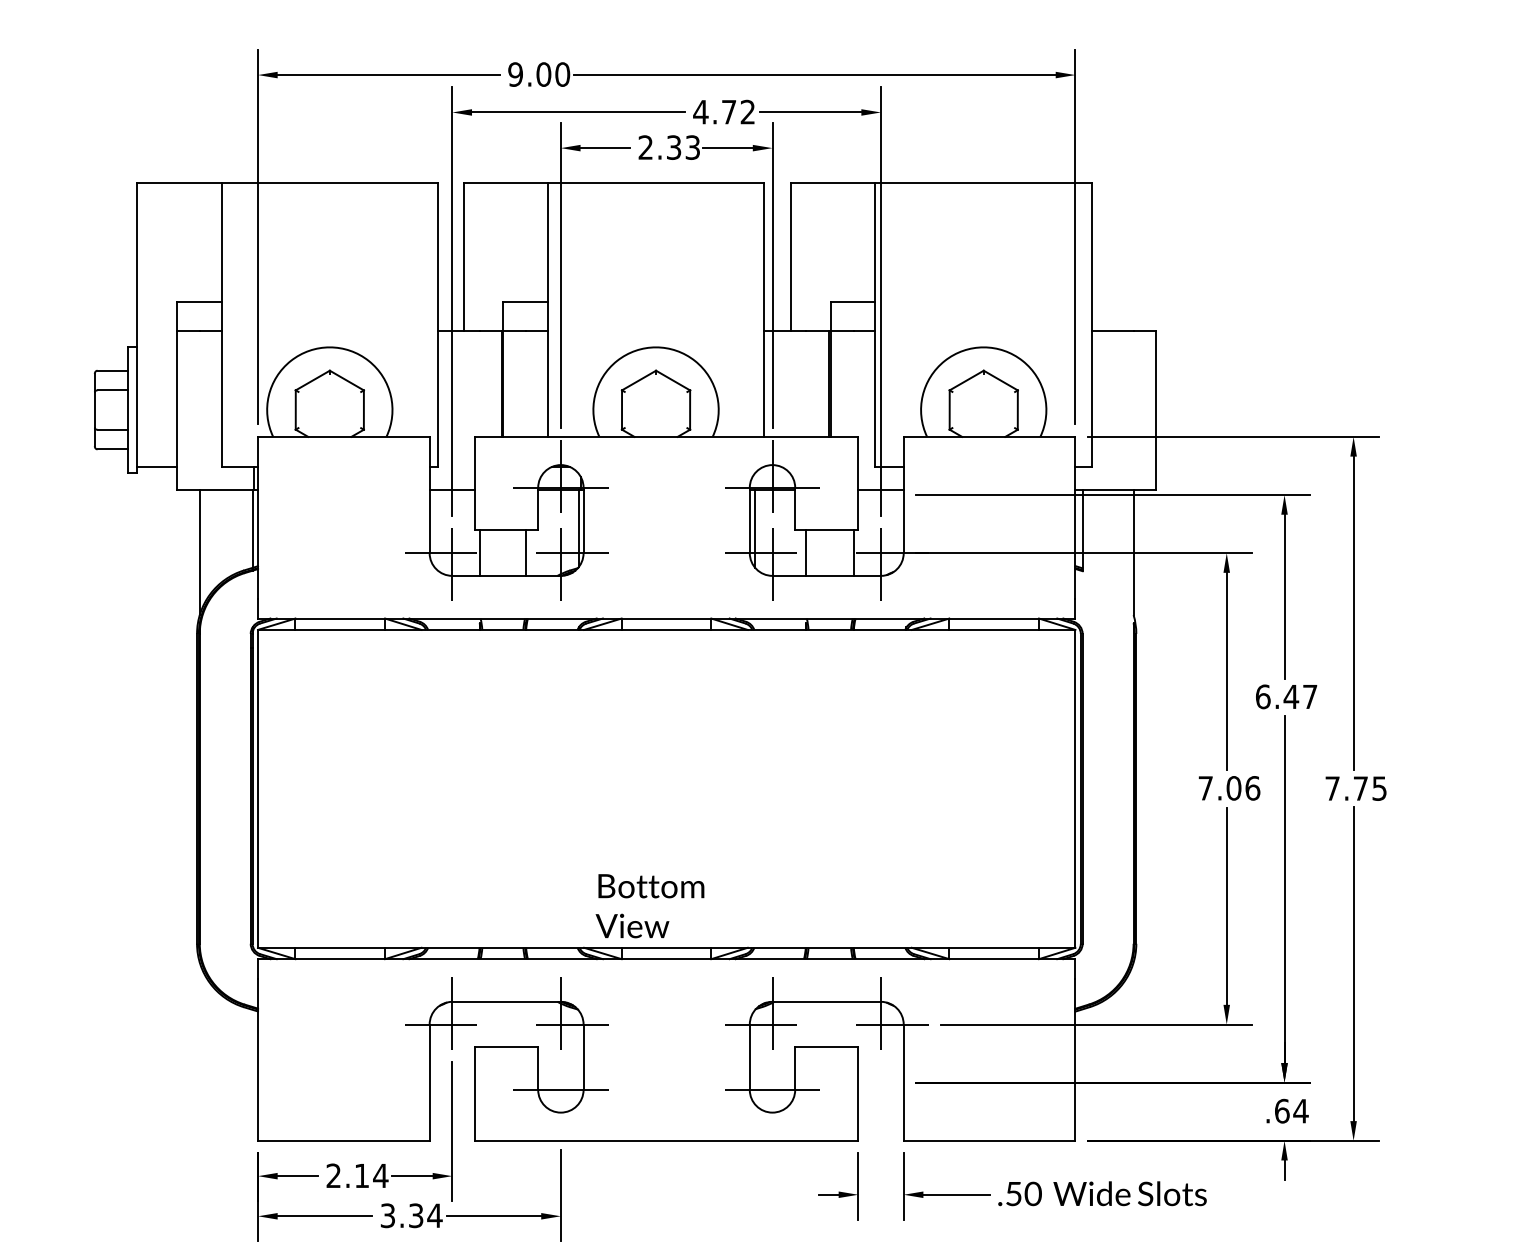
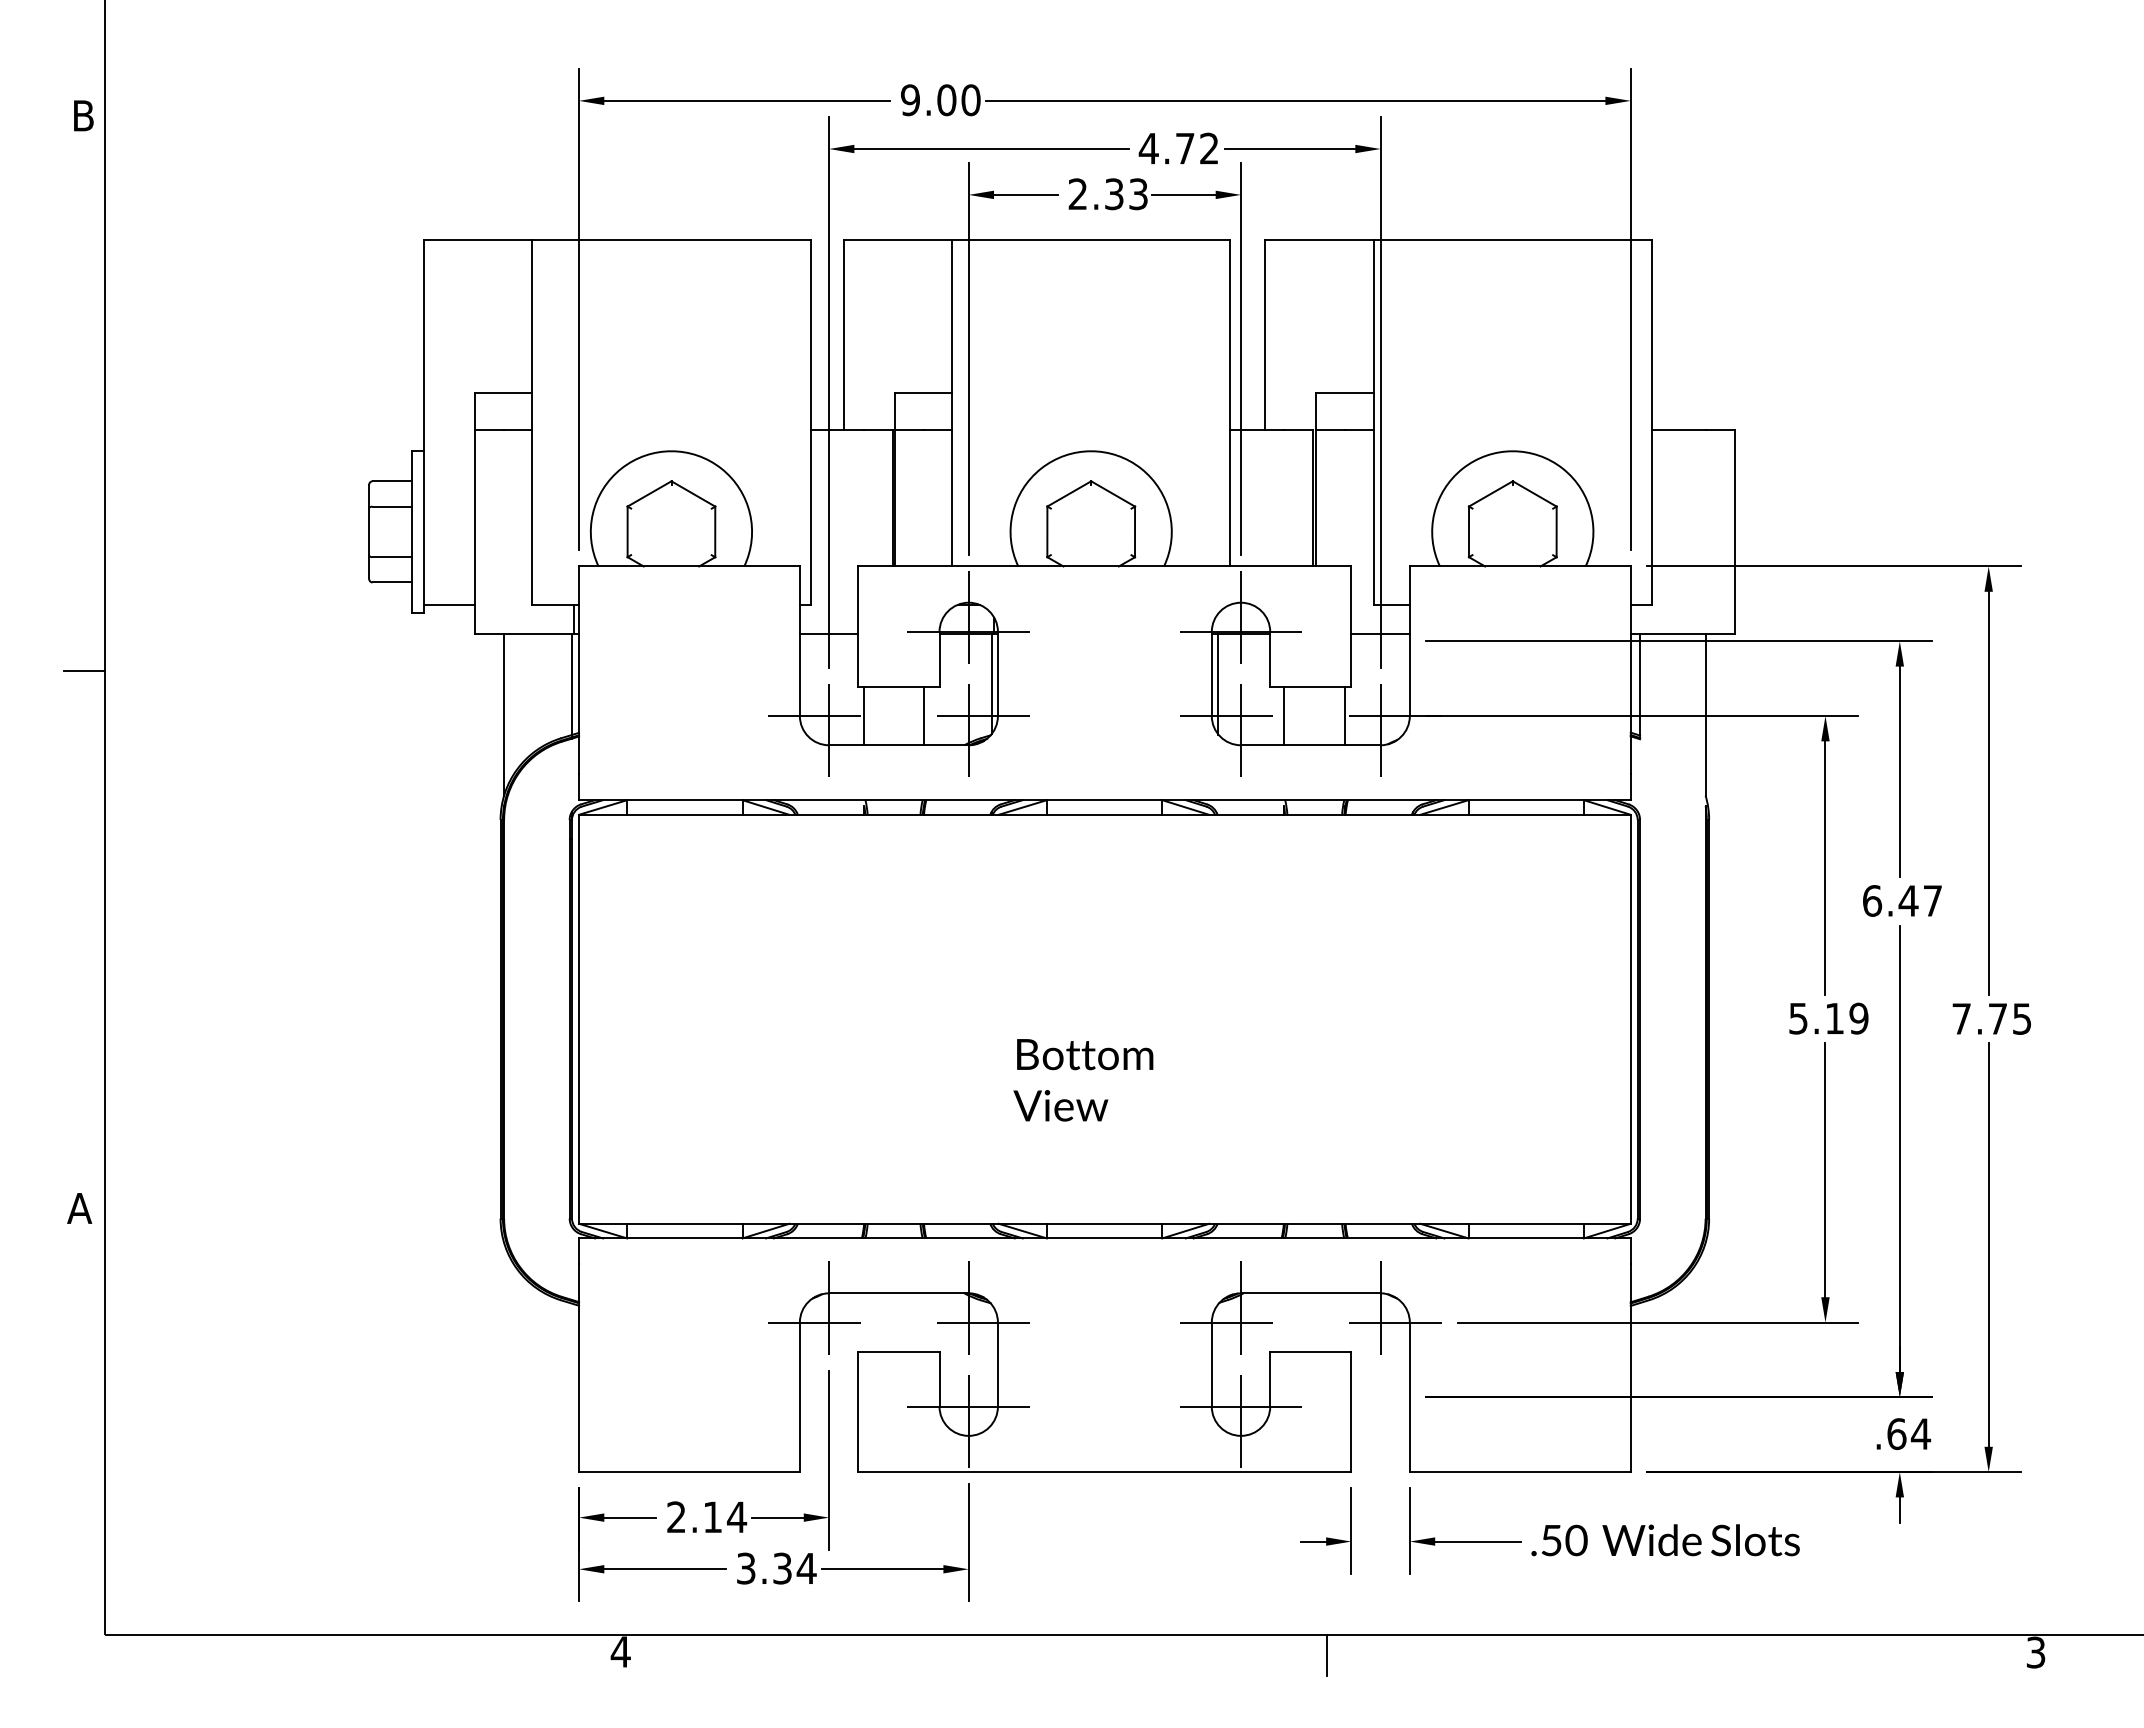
text: (1229, 788) -> (1828, 1018), 7.06 -> 5.19
text: (650, 906) -> (1083, 1080), moved
line: (560, 1101) -> (968, 1421), added
line: (772, 1101) -> (1241, 1421), added

